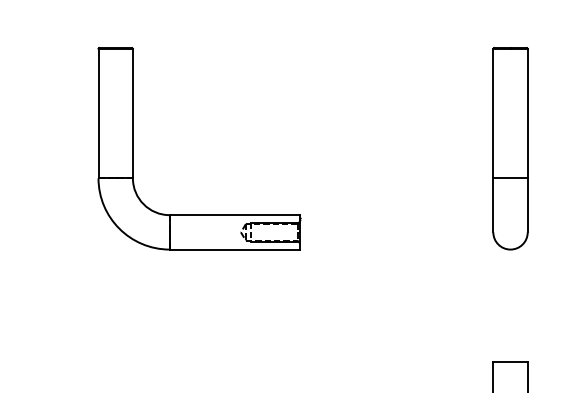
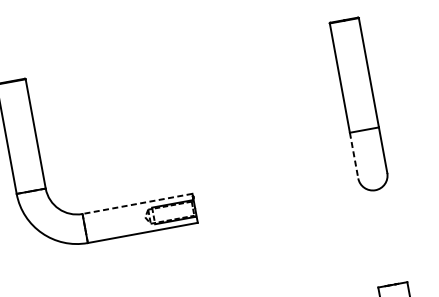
line: (493, 205) -> (354, 155), solid -> dashed
line: (234, 215) -> (137, 204), solid -> dashed

